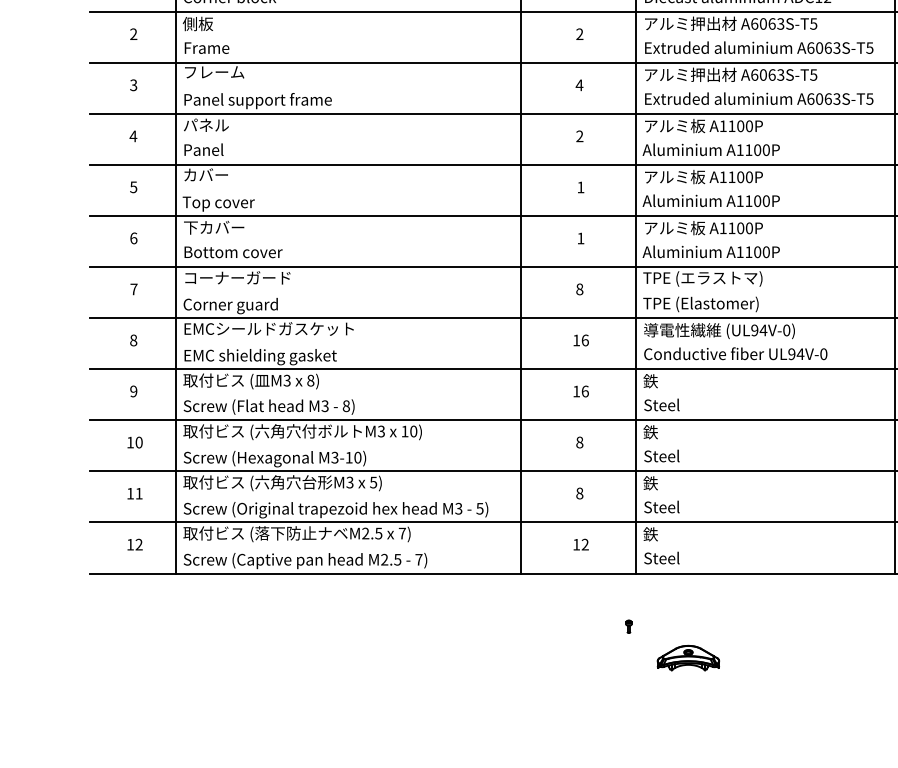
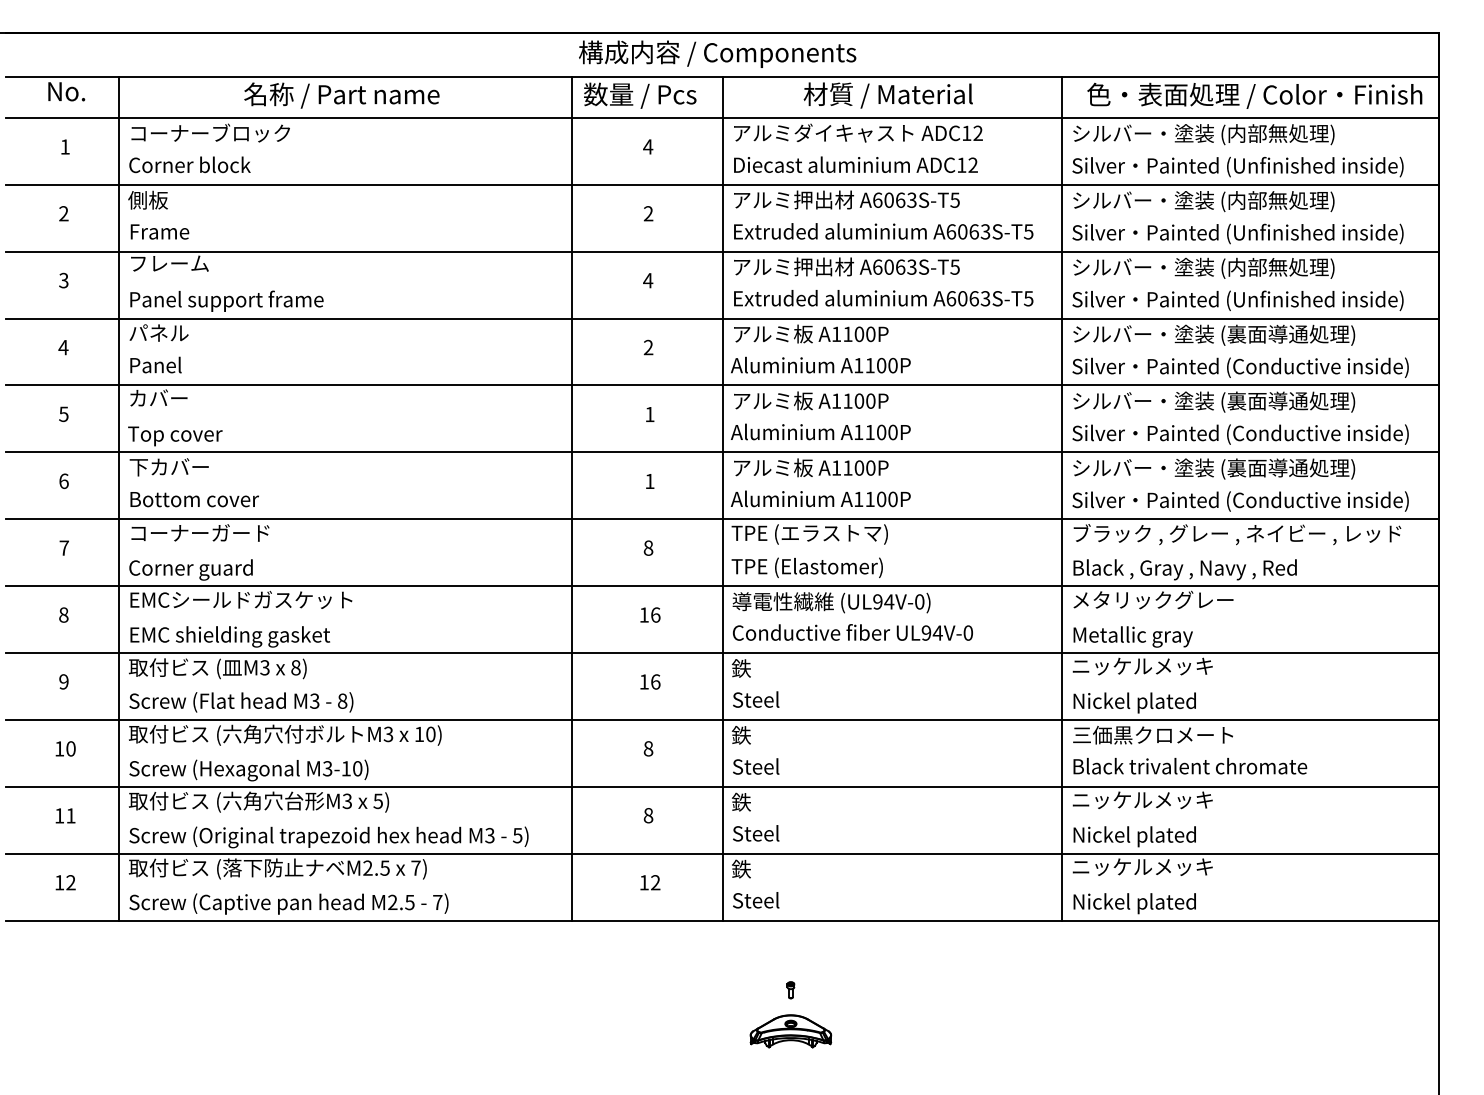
part: (628, 626) -> (790, 990), moved

